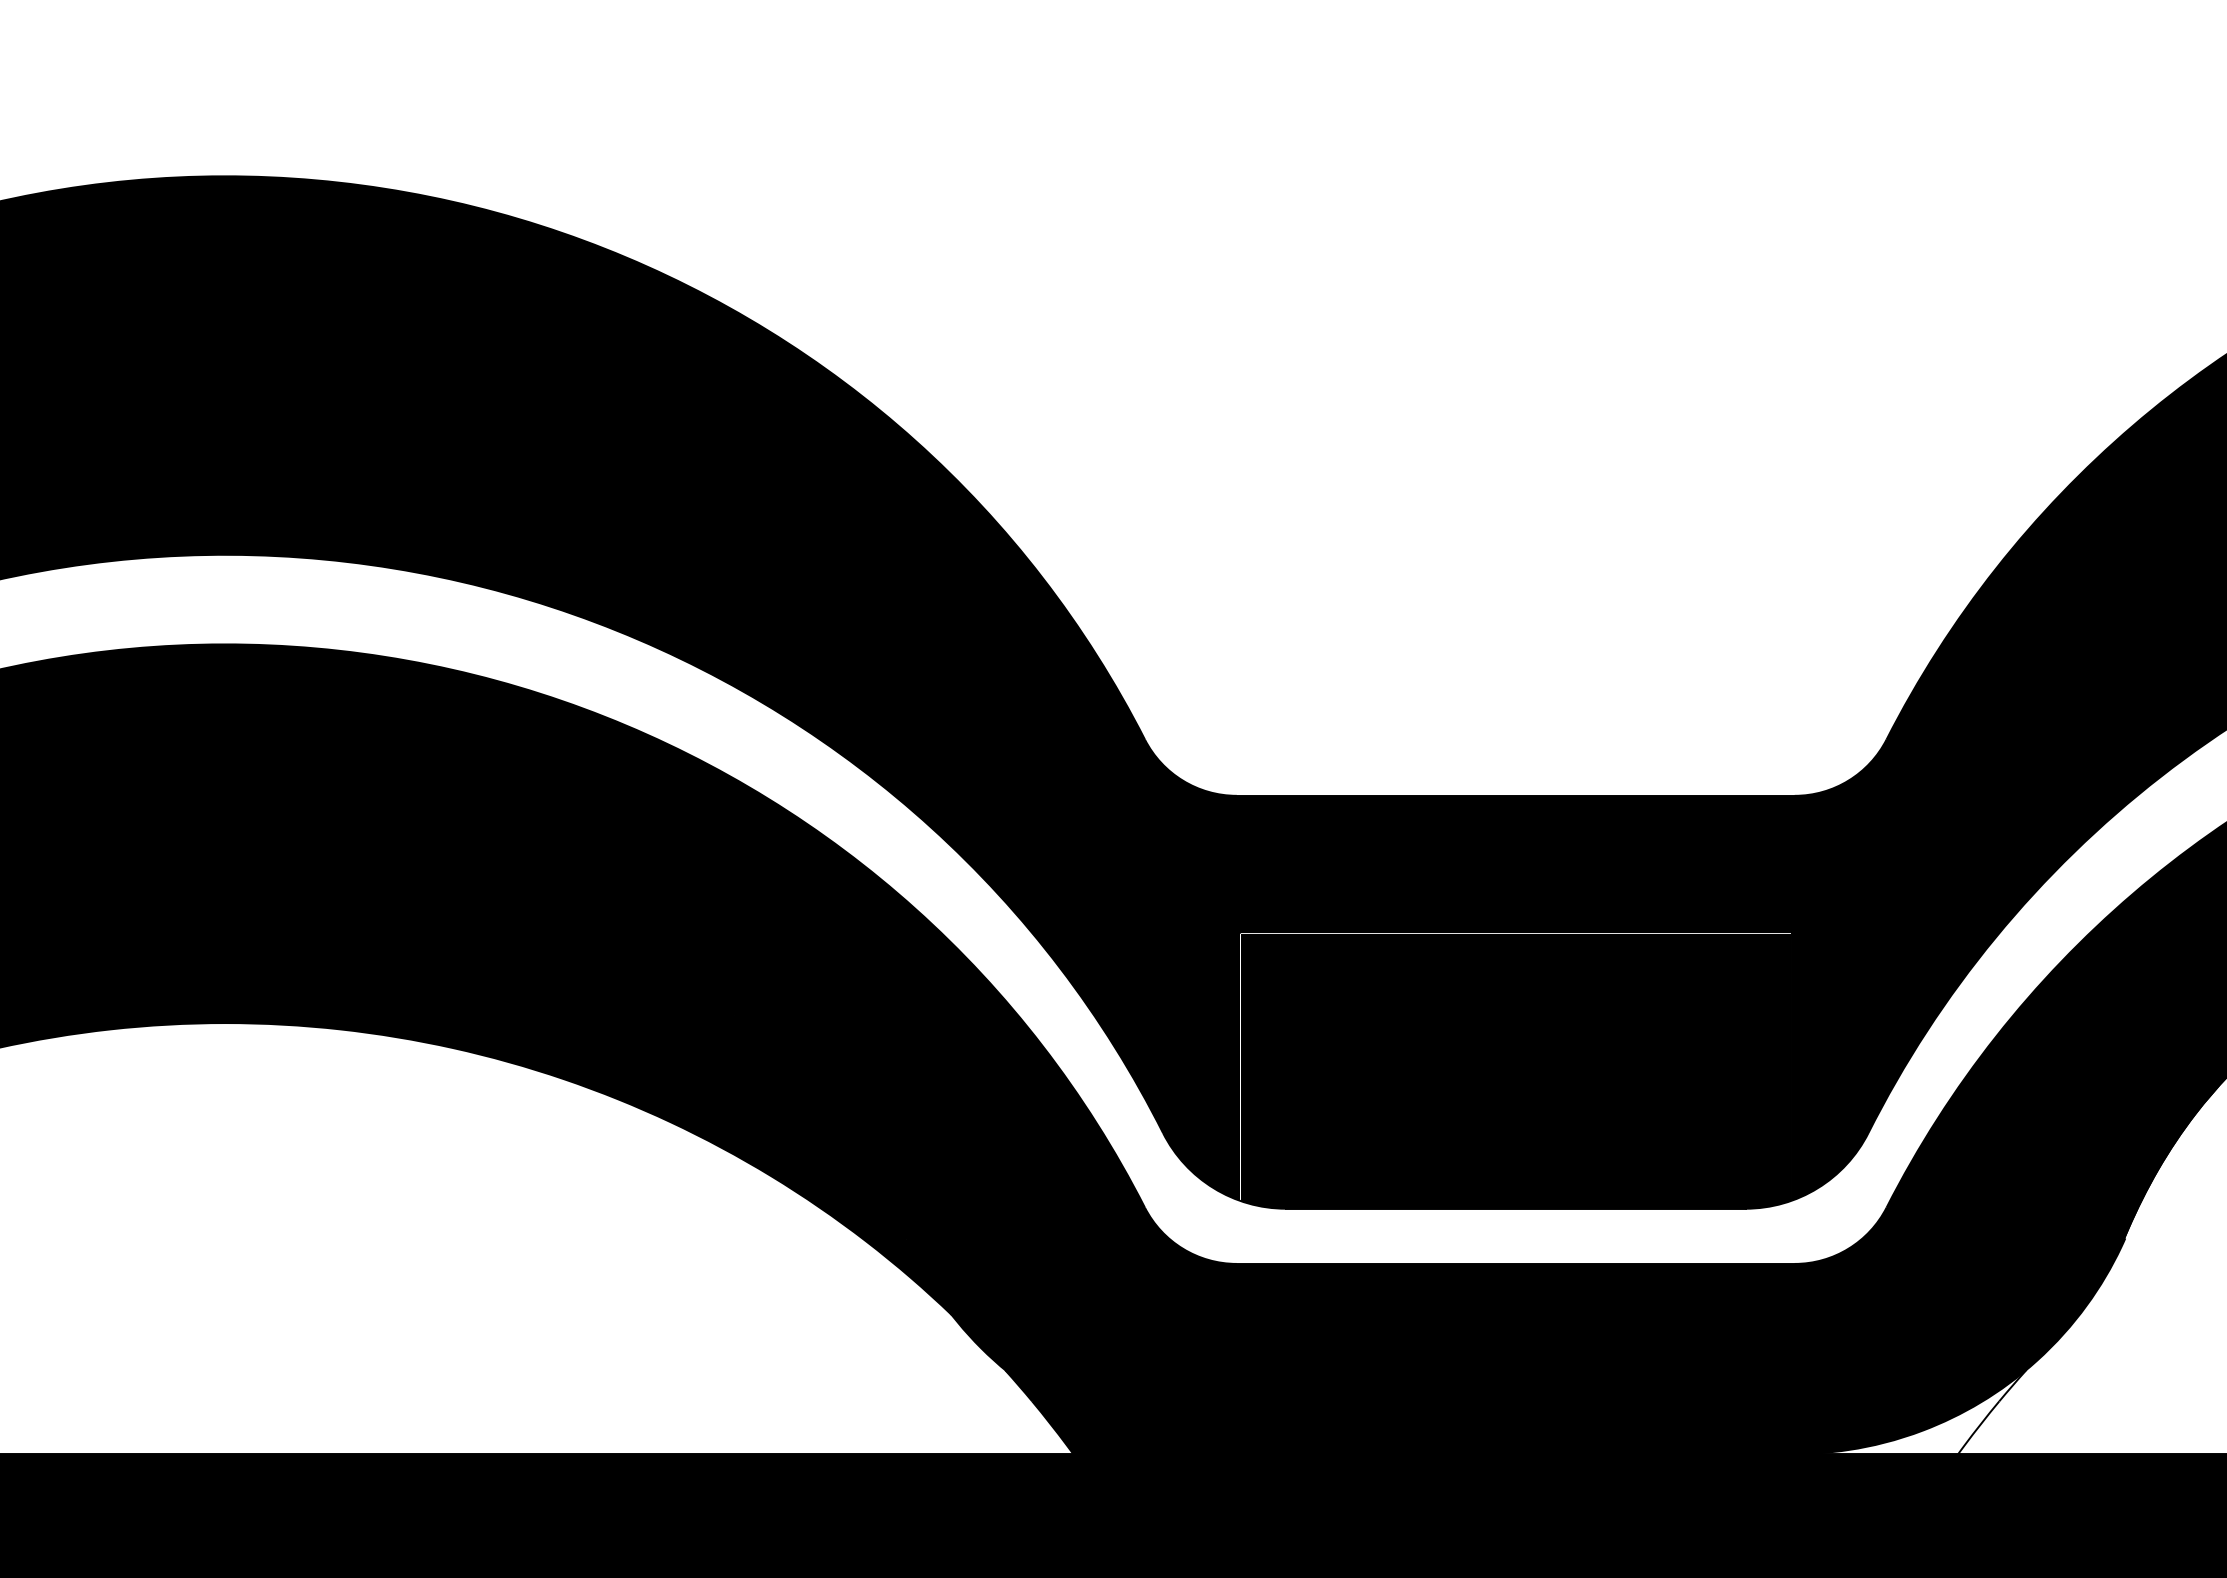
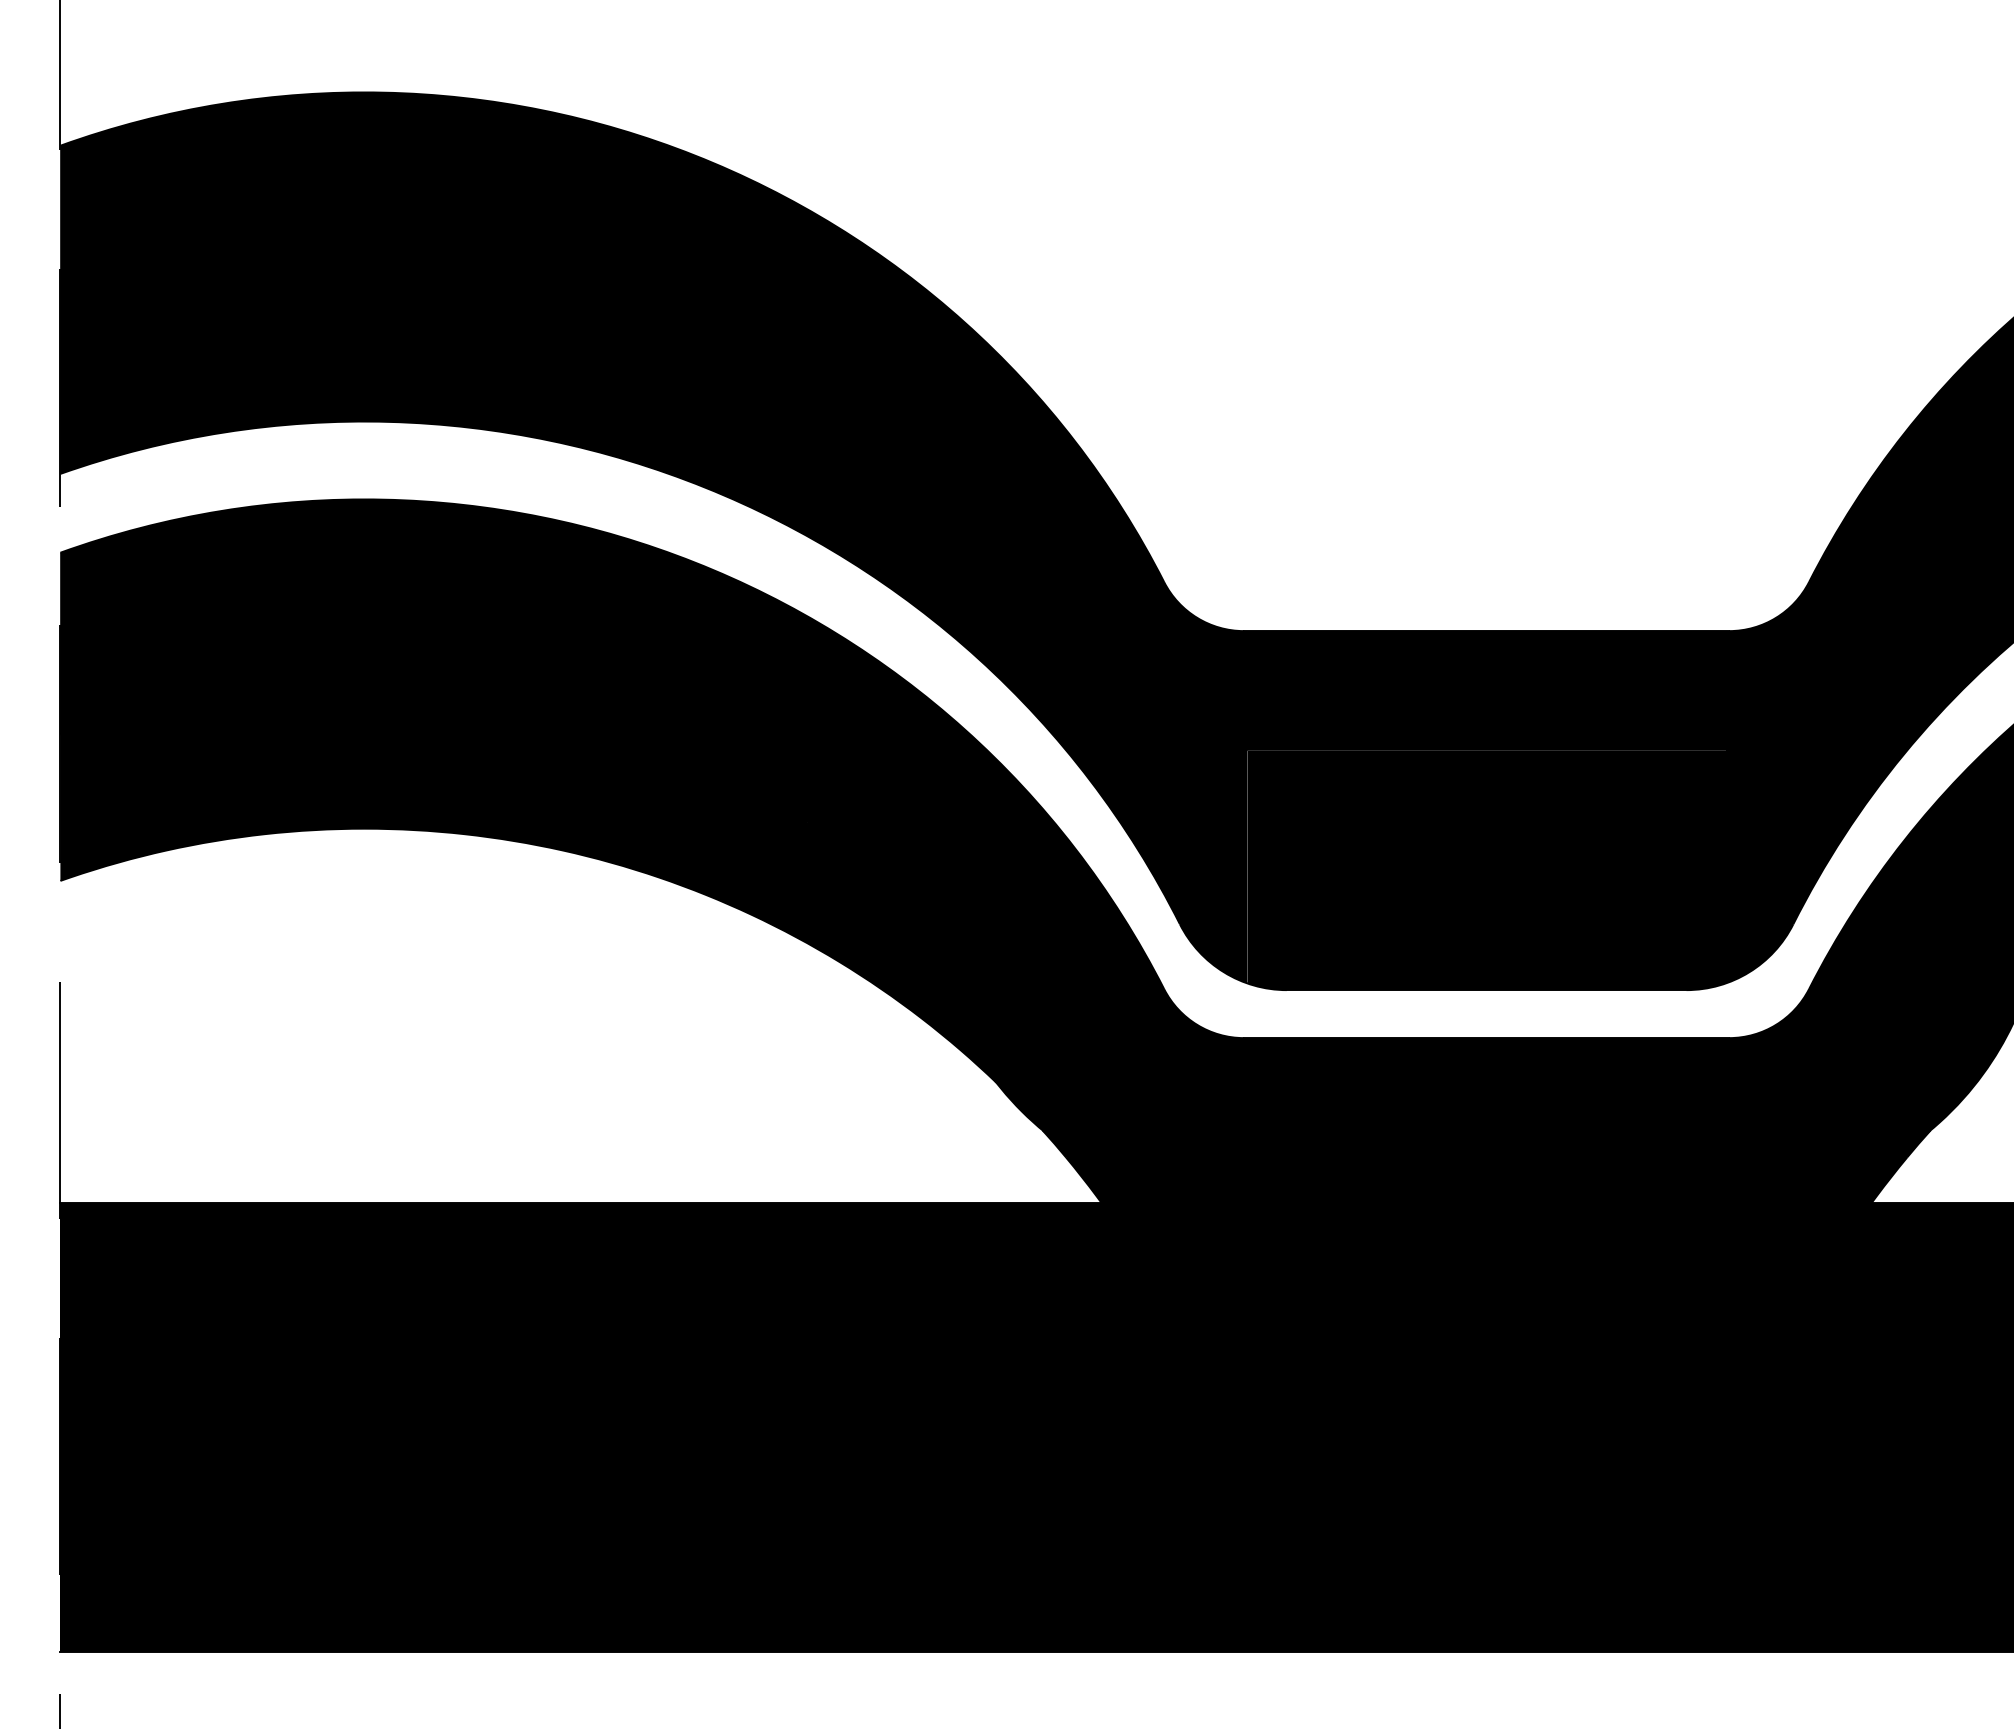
fill: (1908, 1412) -> (1828, 1167), added

